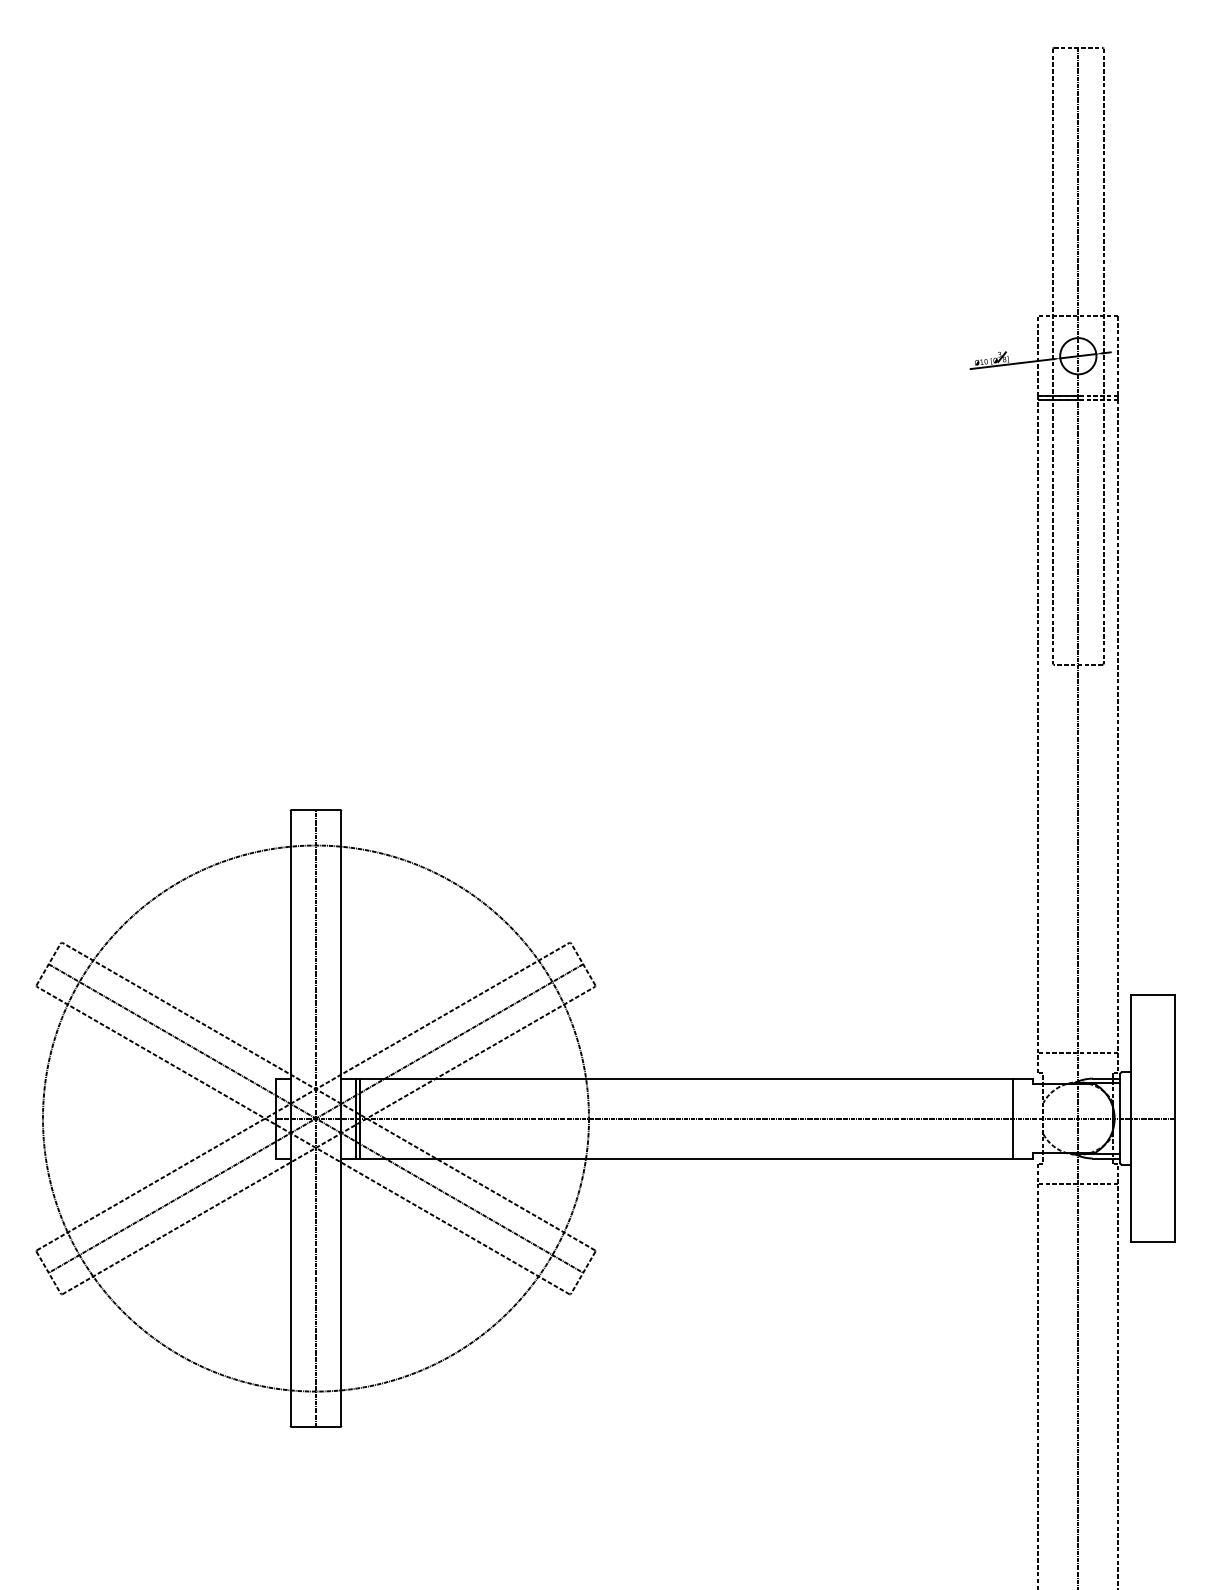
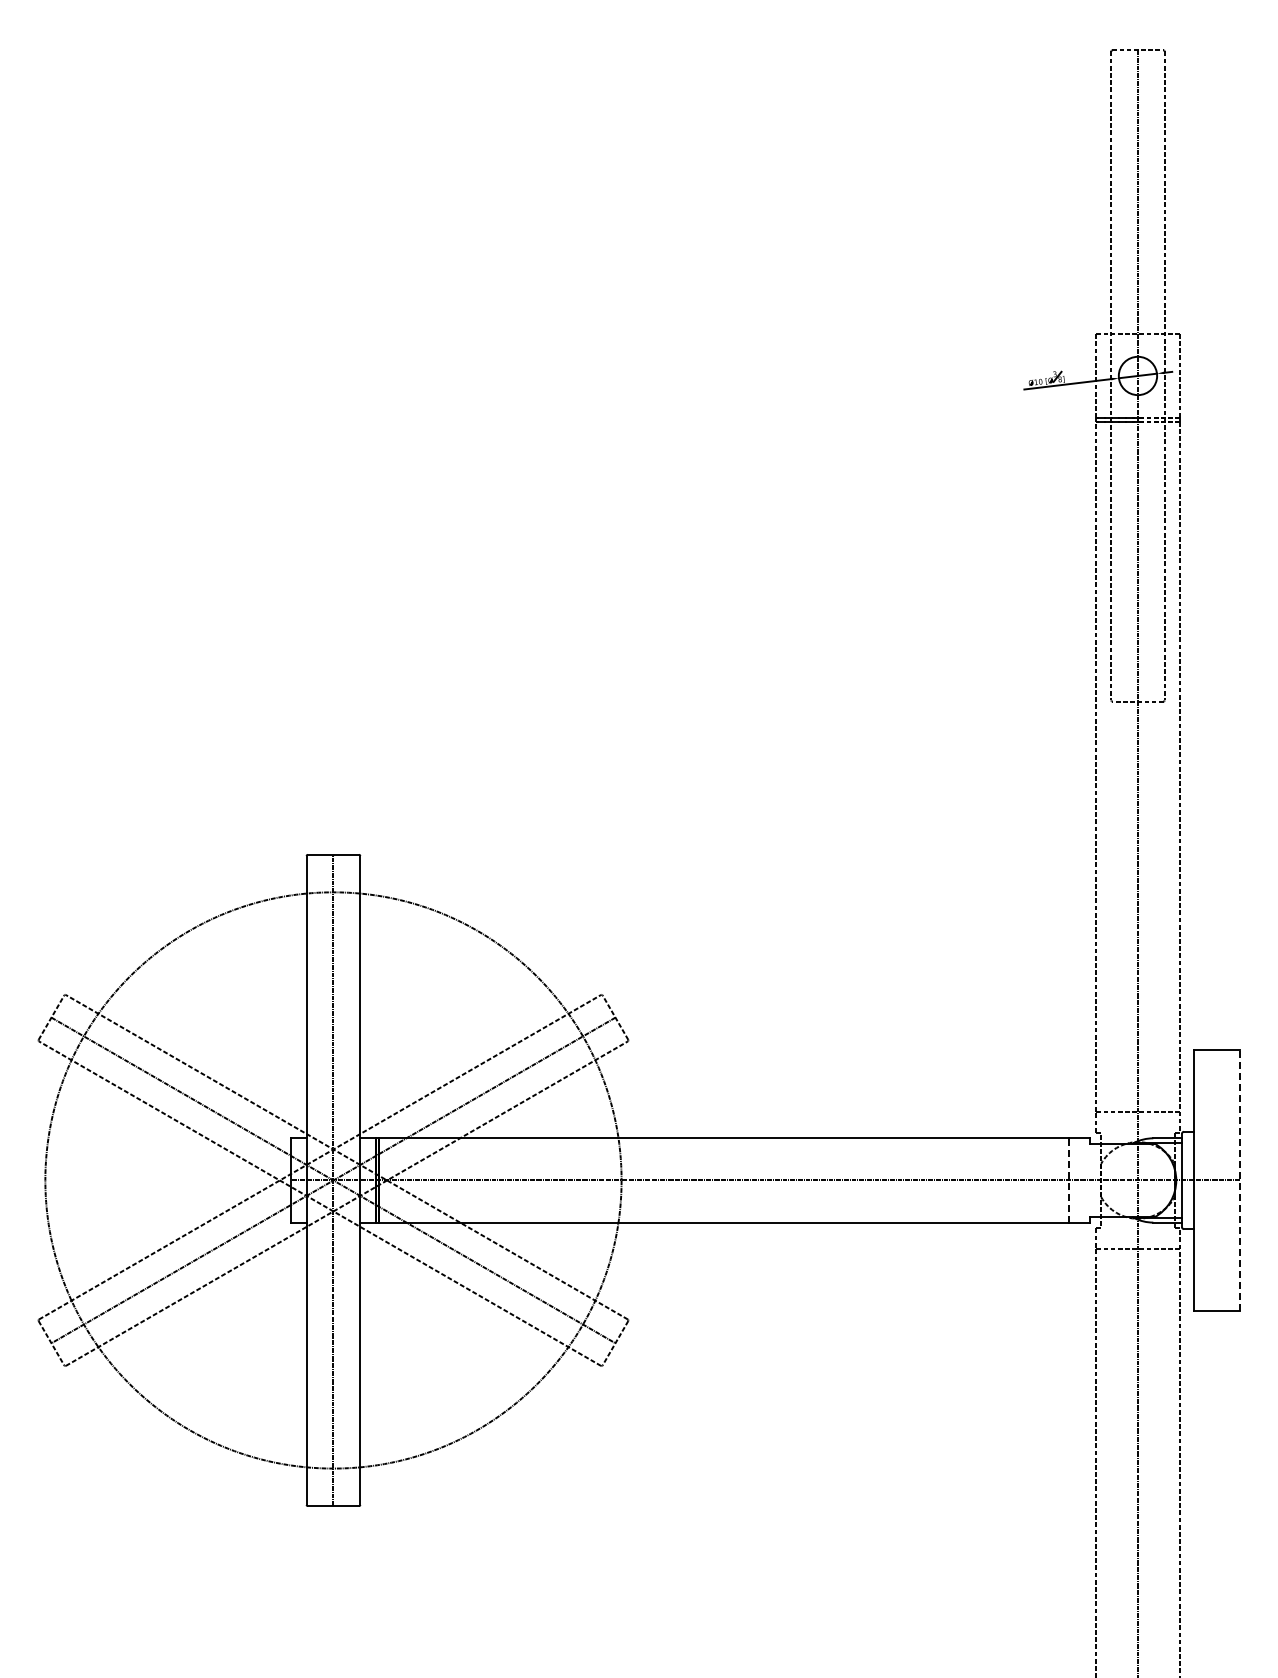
line: (1013, 1117) -> (1069, 1179), solid -> dashed
line: (1174, 1117) -> (1239, 1179), solid -> dashed

